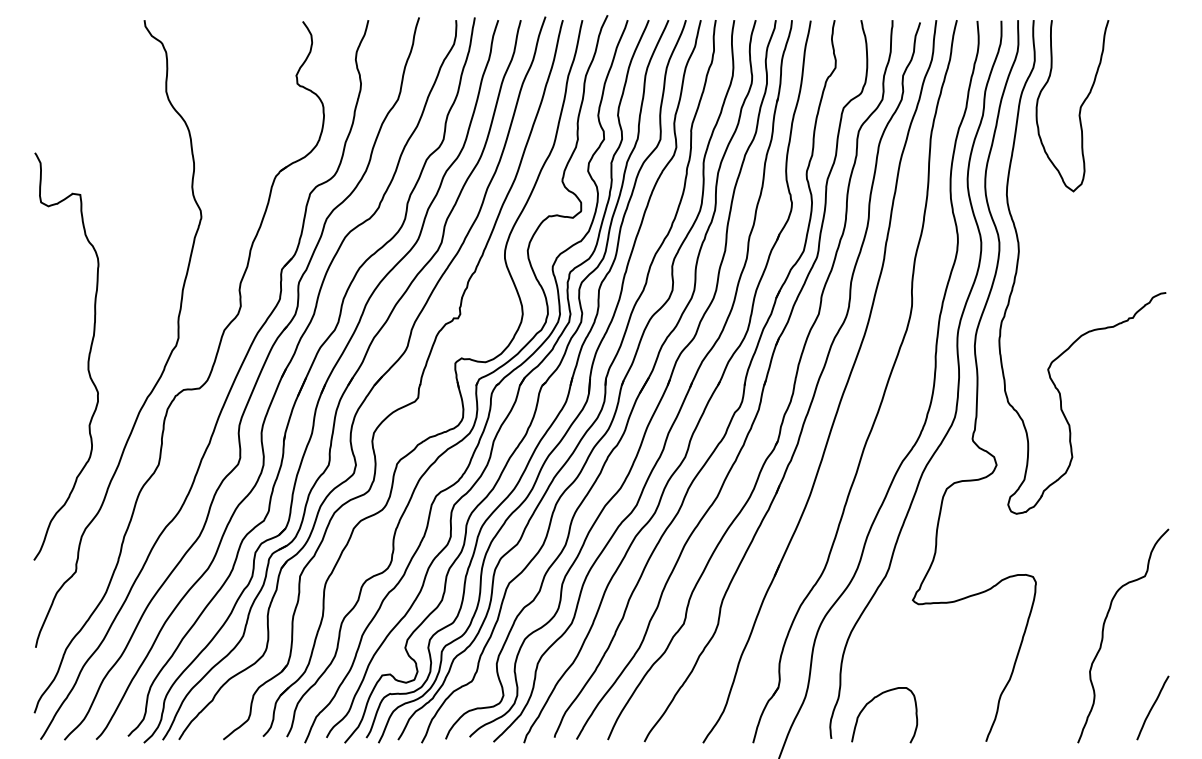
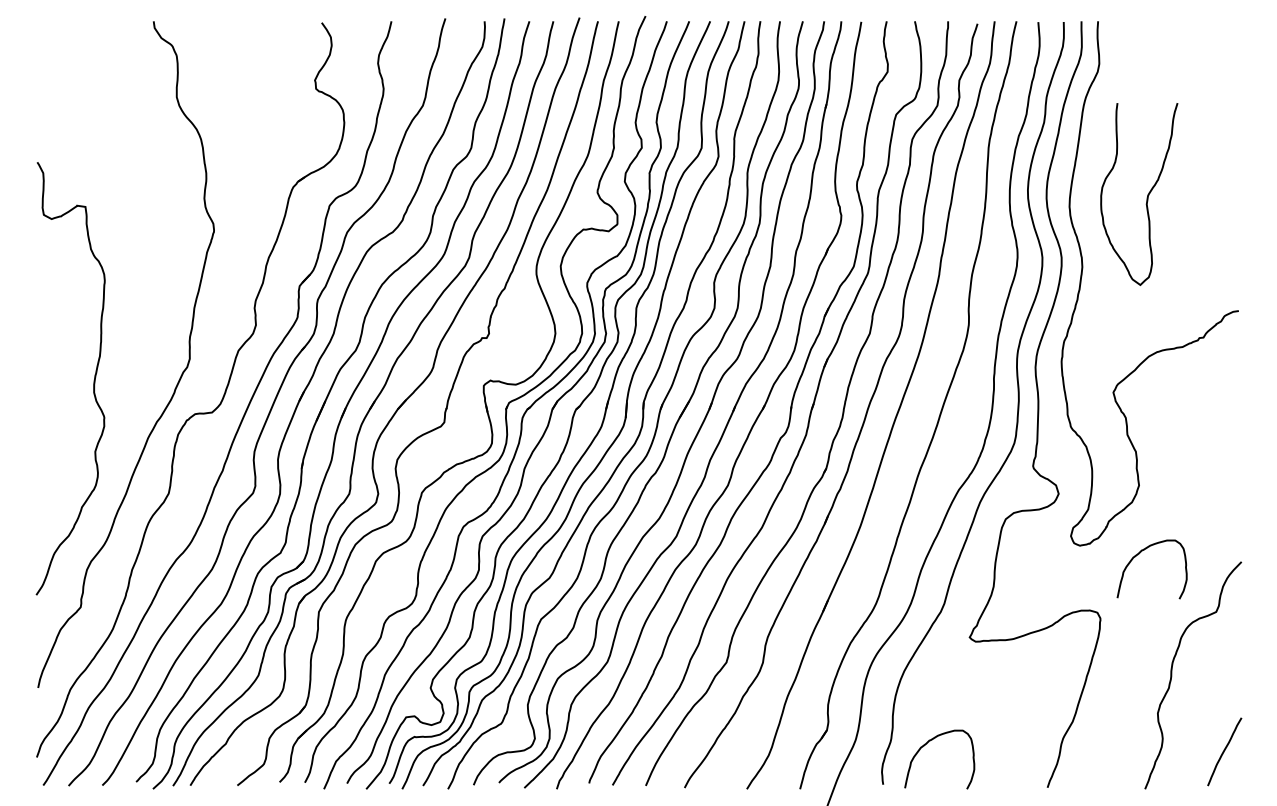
curve: (1079, 107) -> (1146, 195), moved
curve: (1072, 522) -> (1139, 554), added

